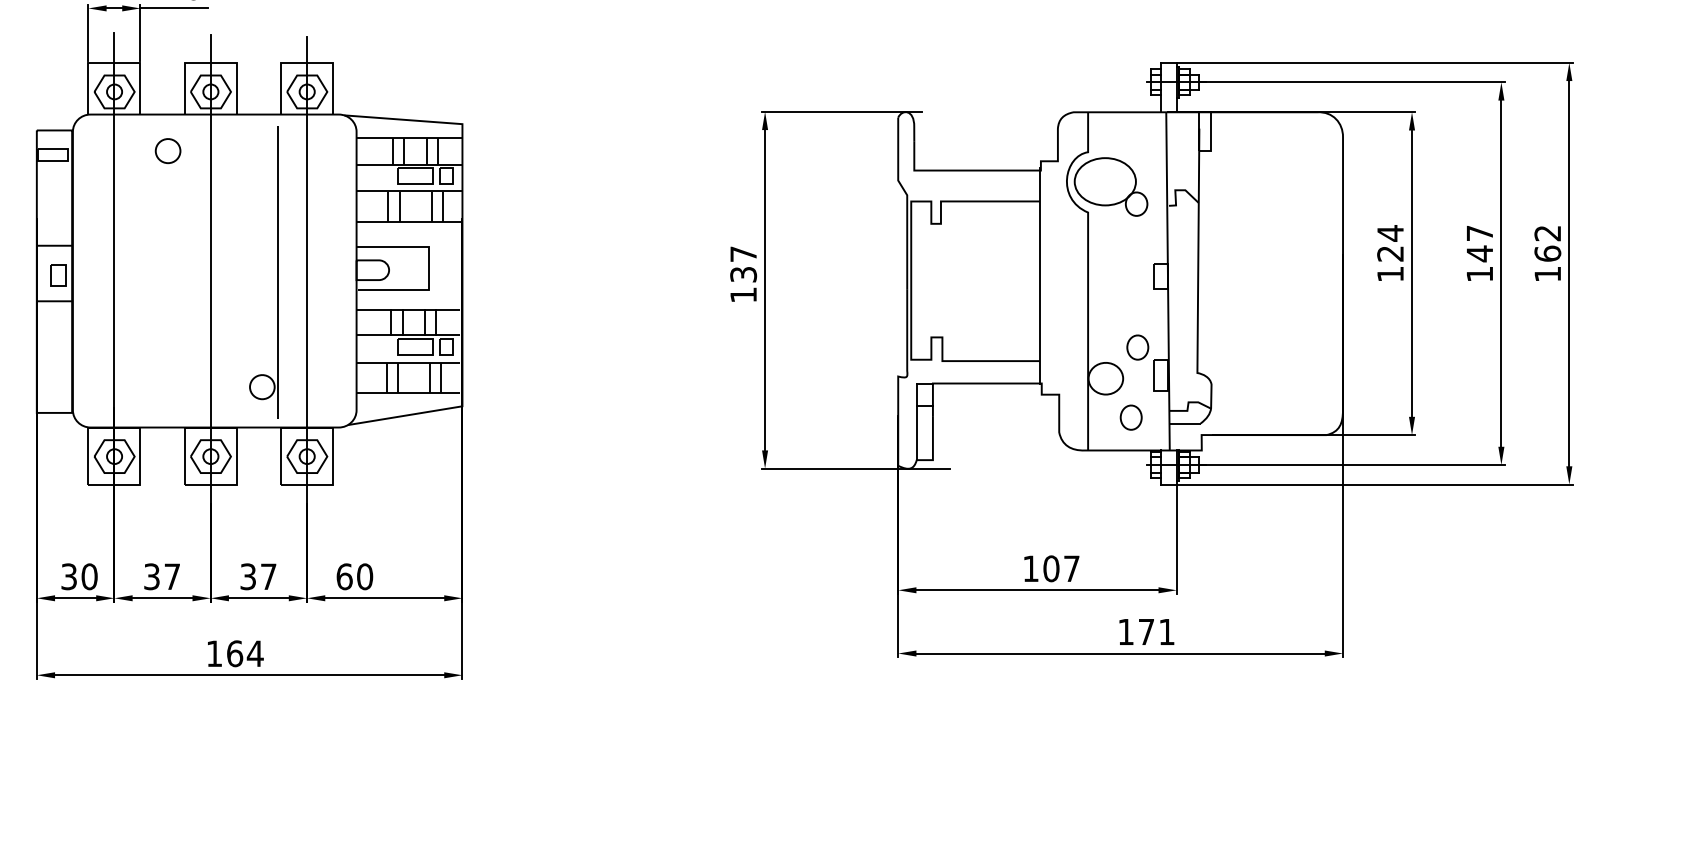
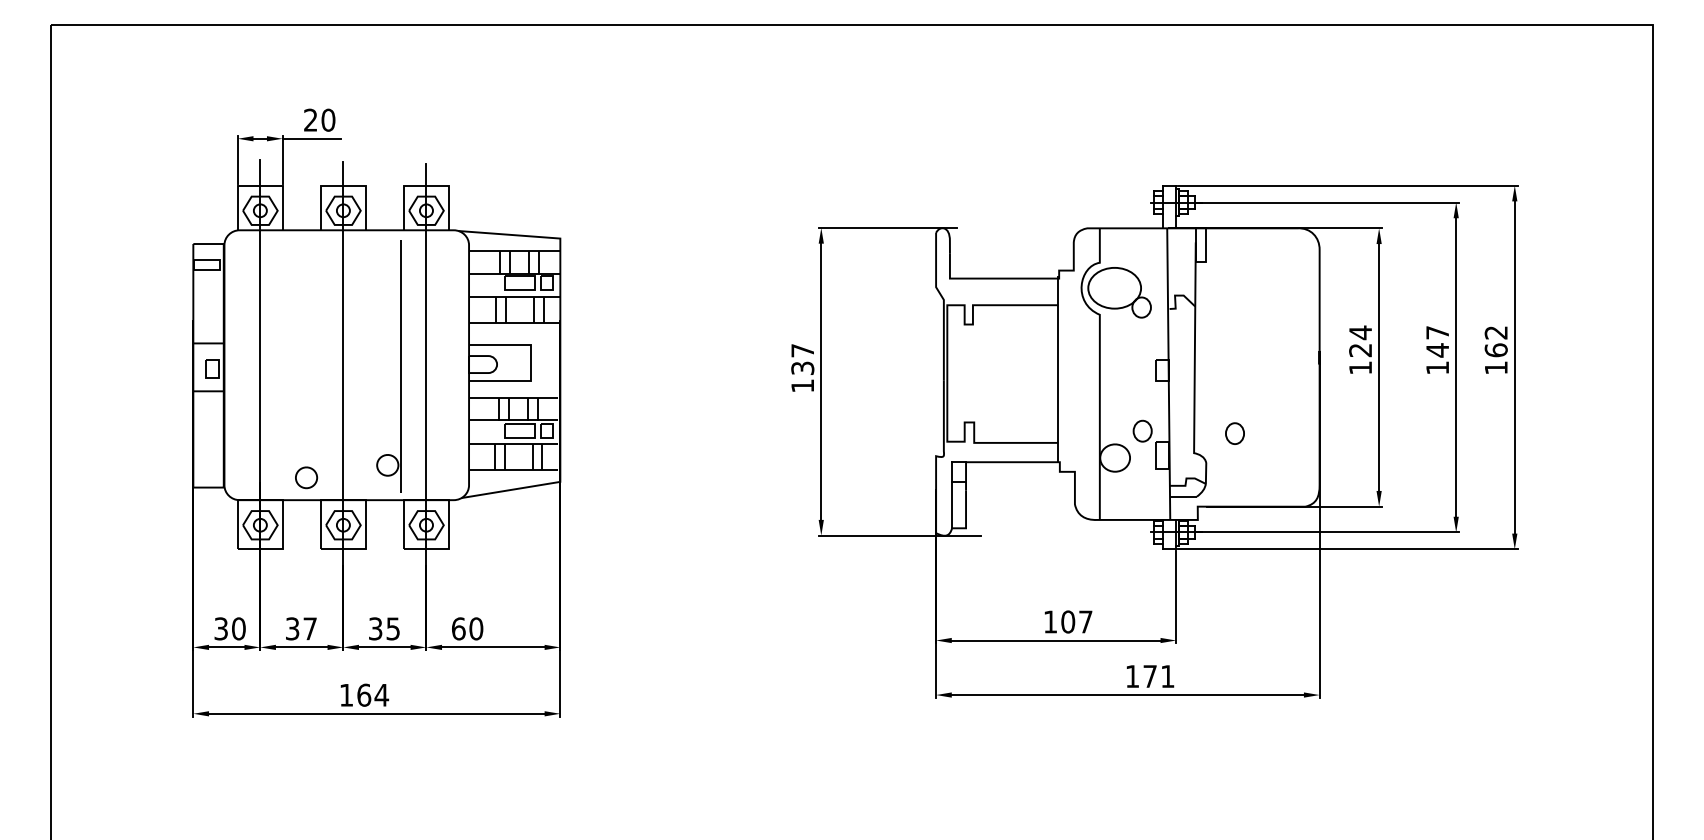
part: (168, 150) -> (306, 477), moved
part: (1130, 417) -> (1234, 433), moved
text: (267, 576) -> (392, 628), 37 -> 35

